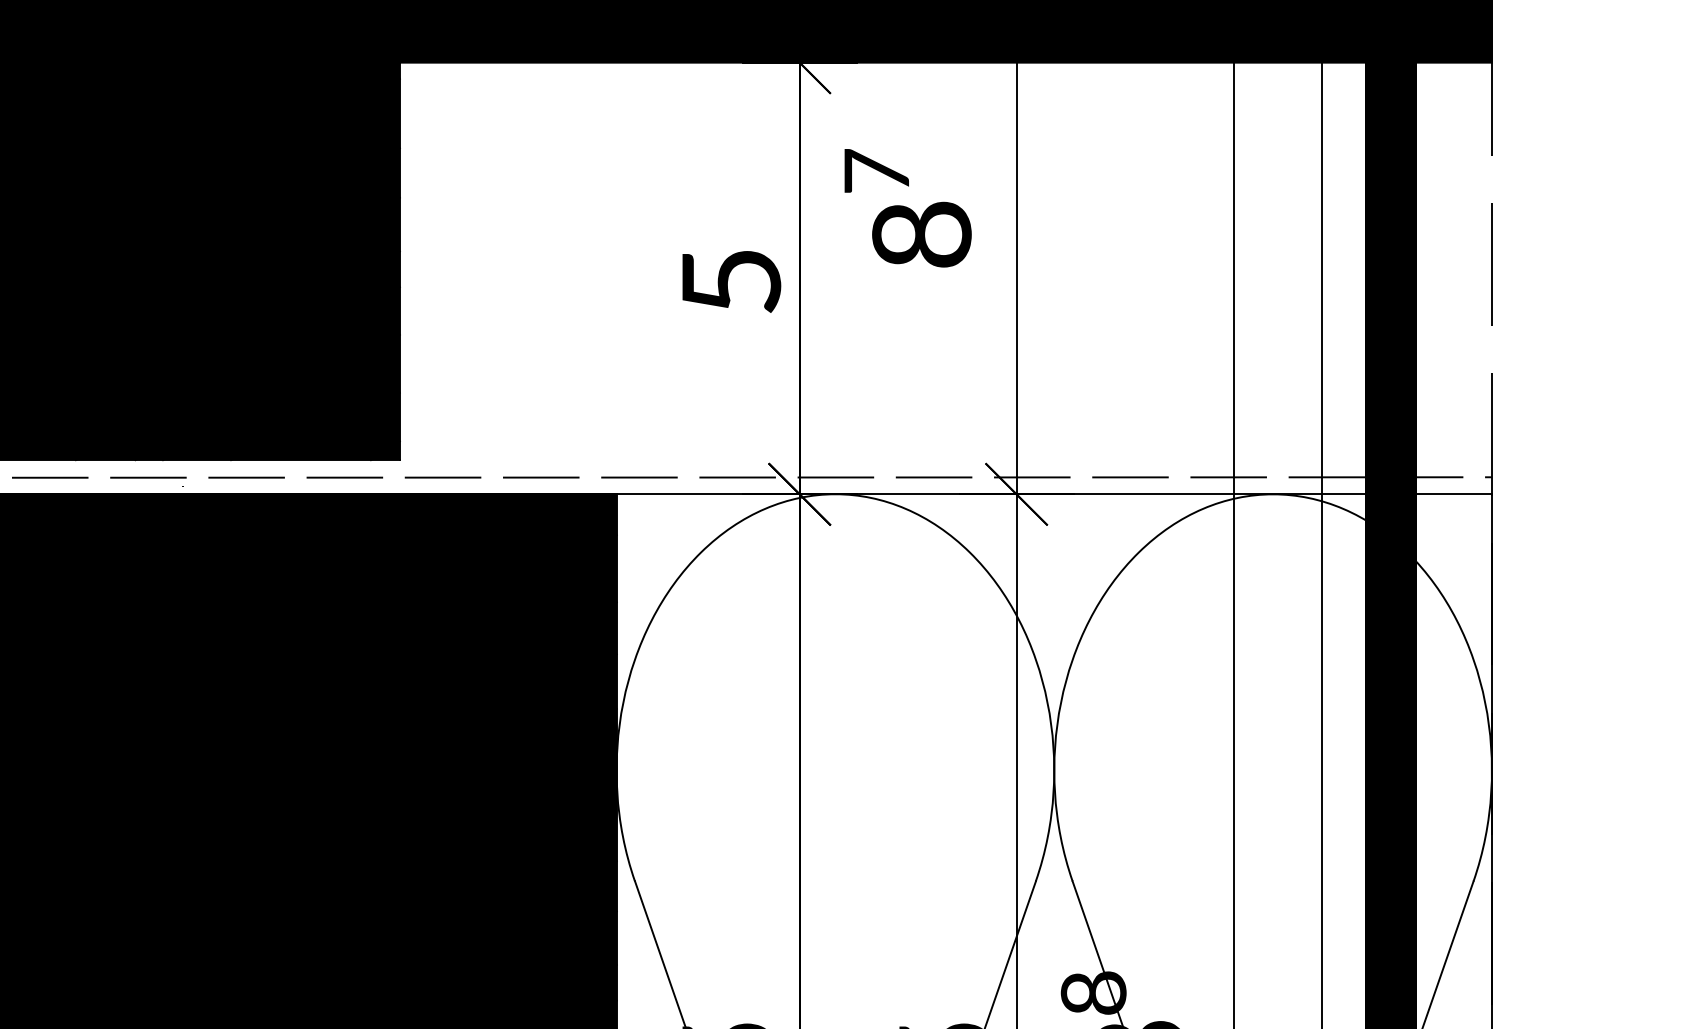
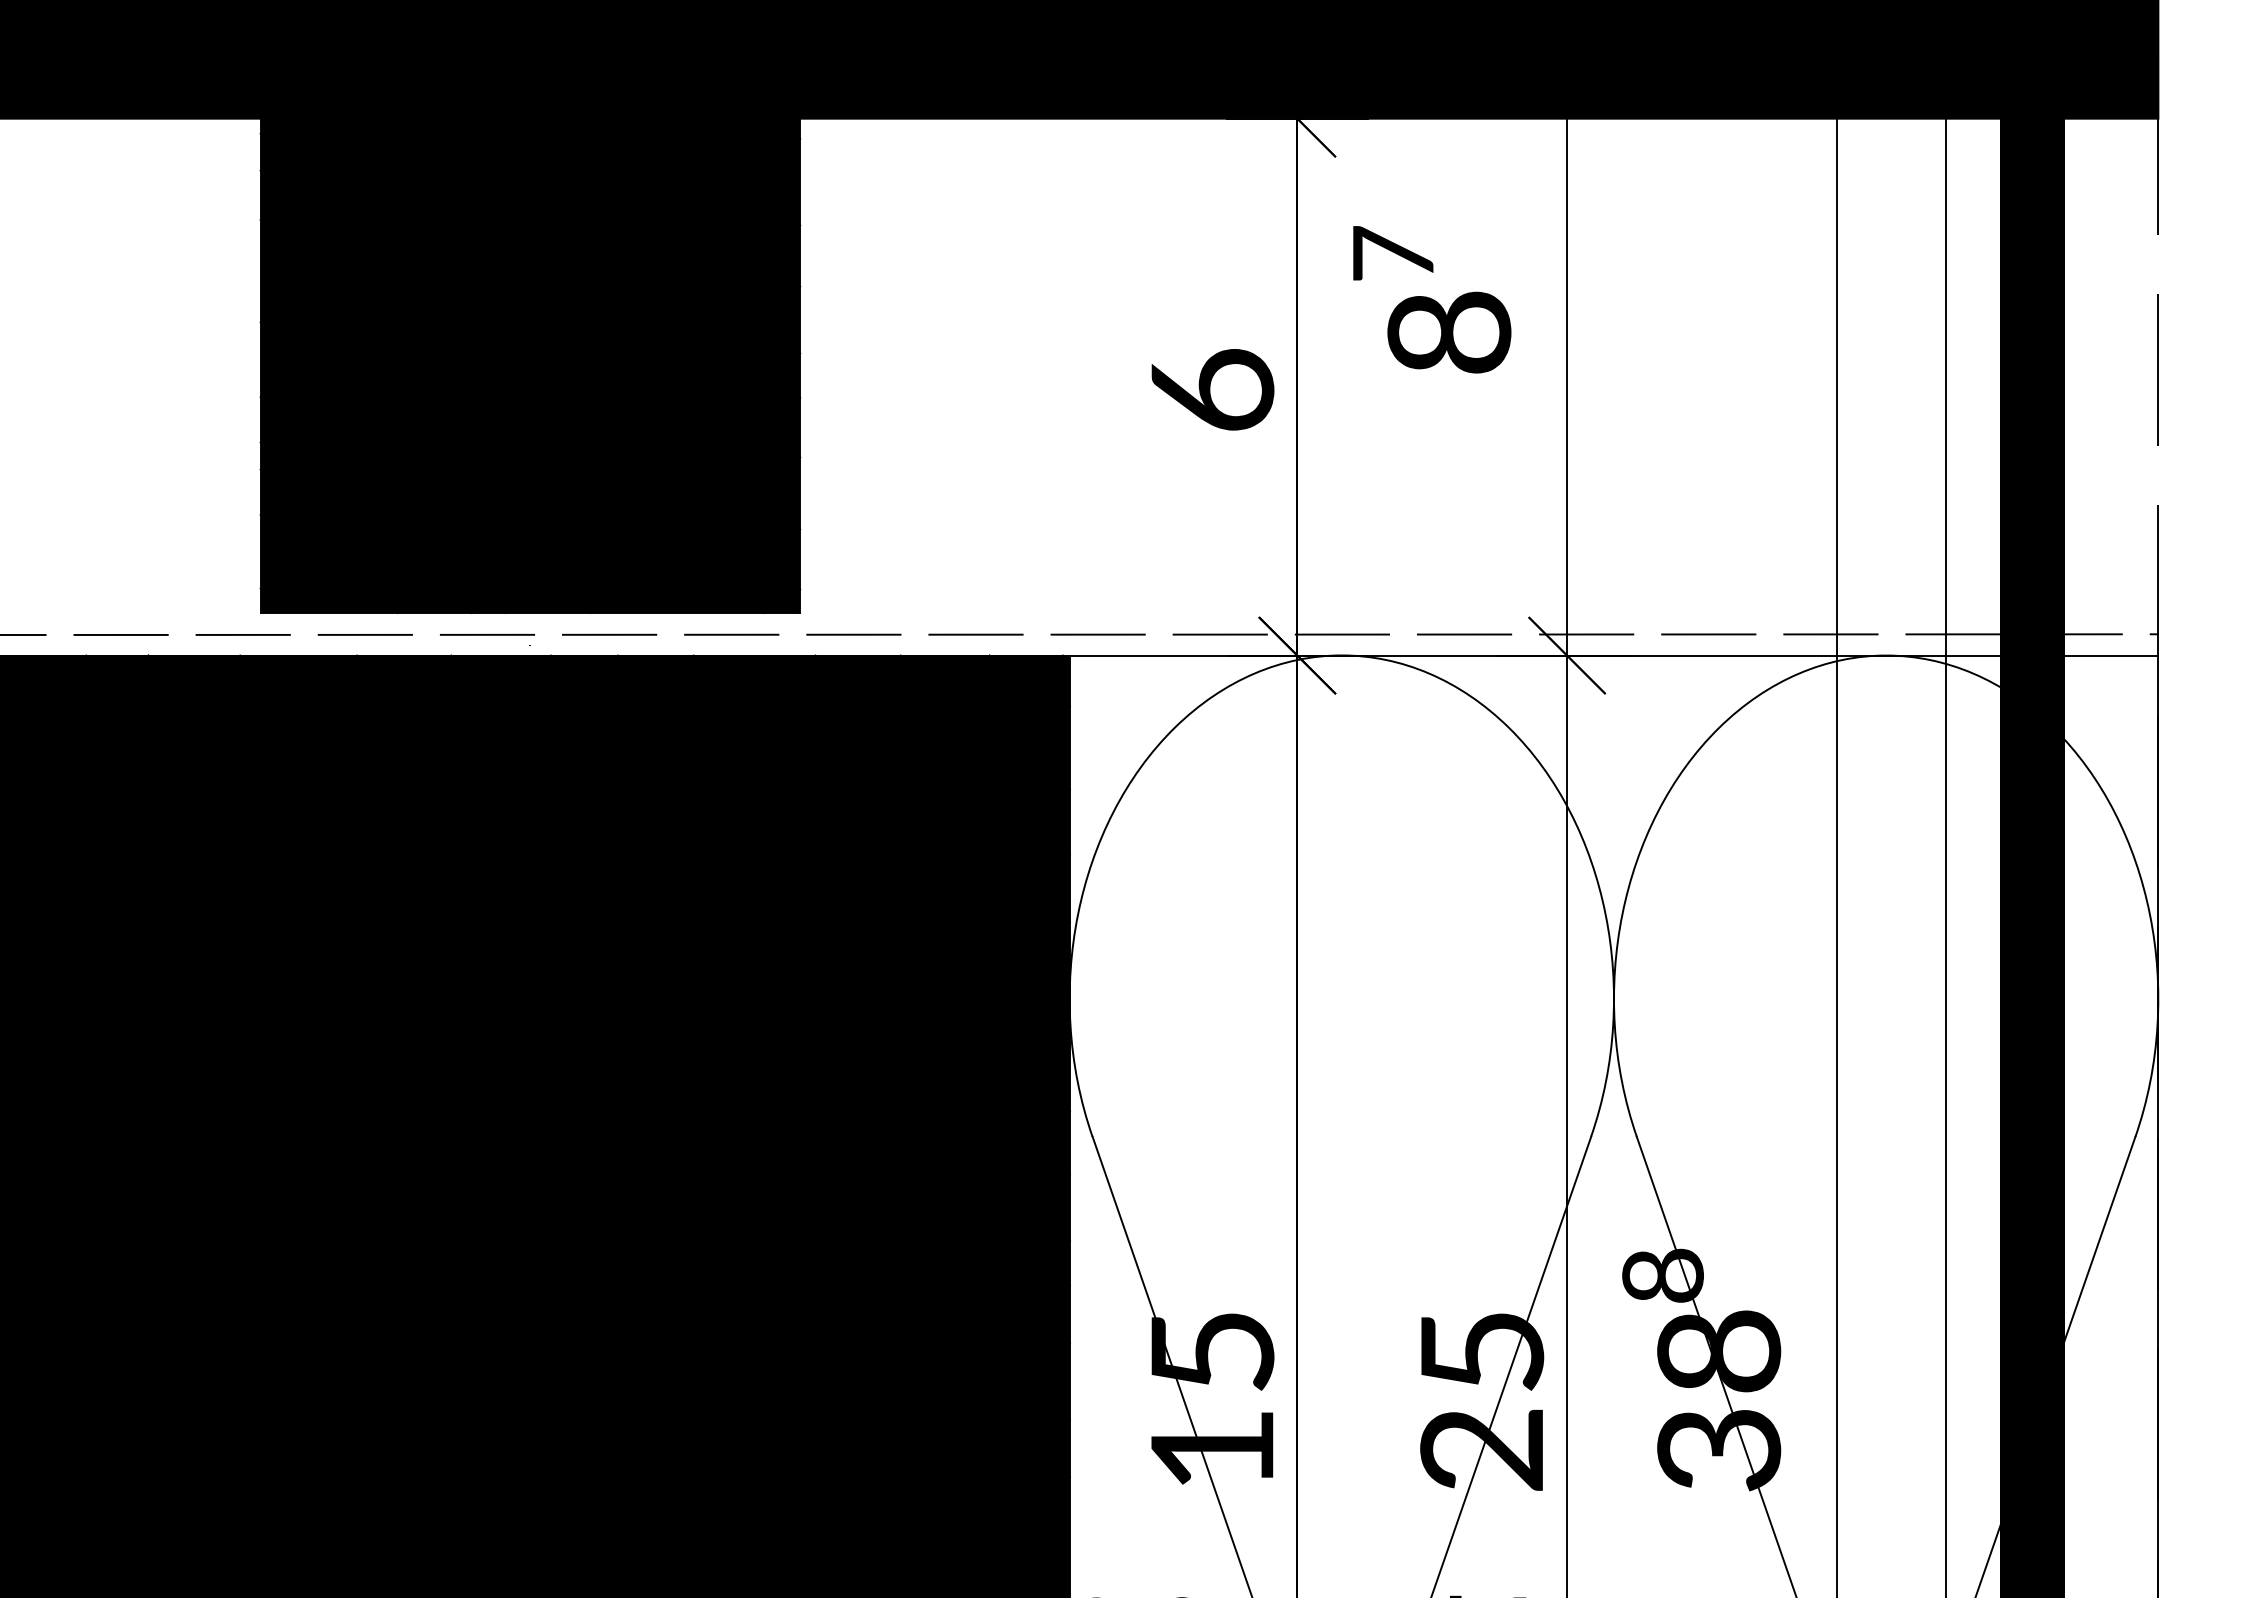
text: (731, 280) -> (1212, 389), 5 -> 6

